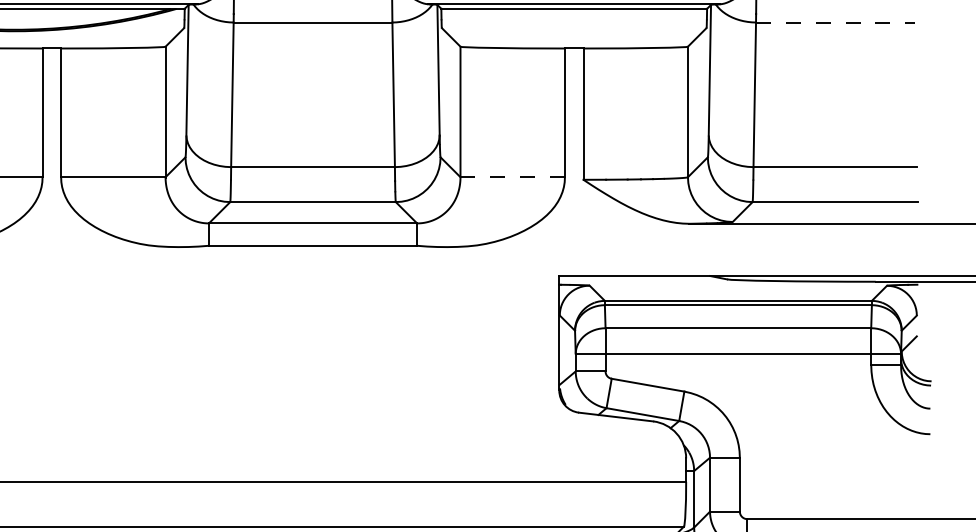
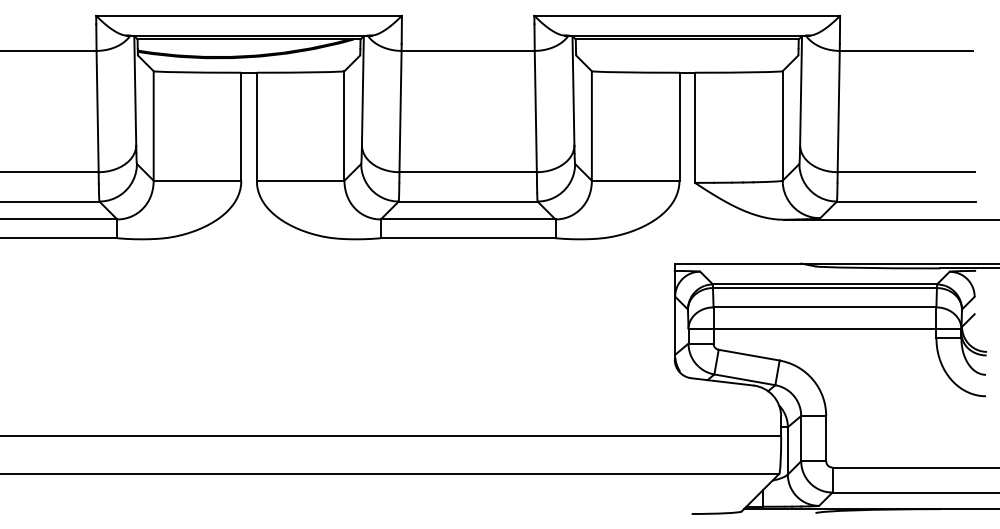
line: (835, 22) -> (906, 50), dashed -> solid
line: (512, 176) -> (635, 180), dashed -> solid

